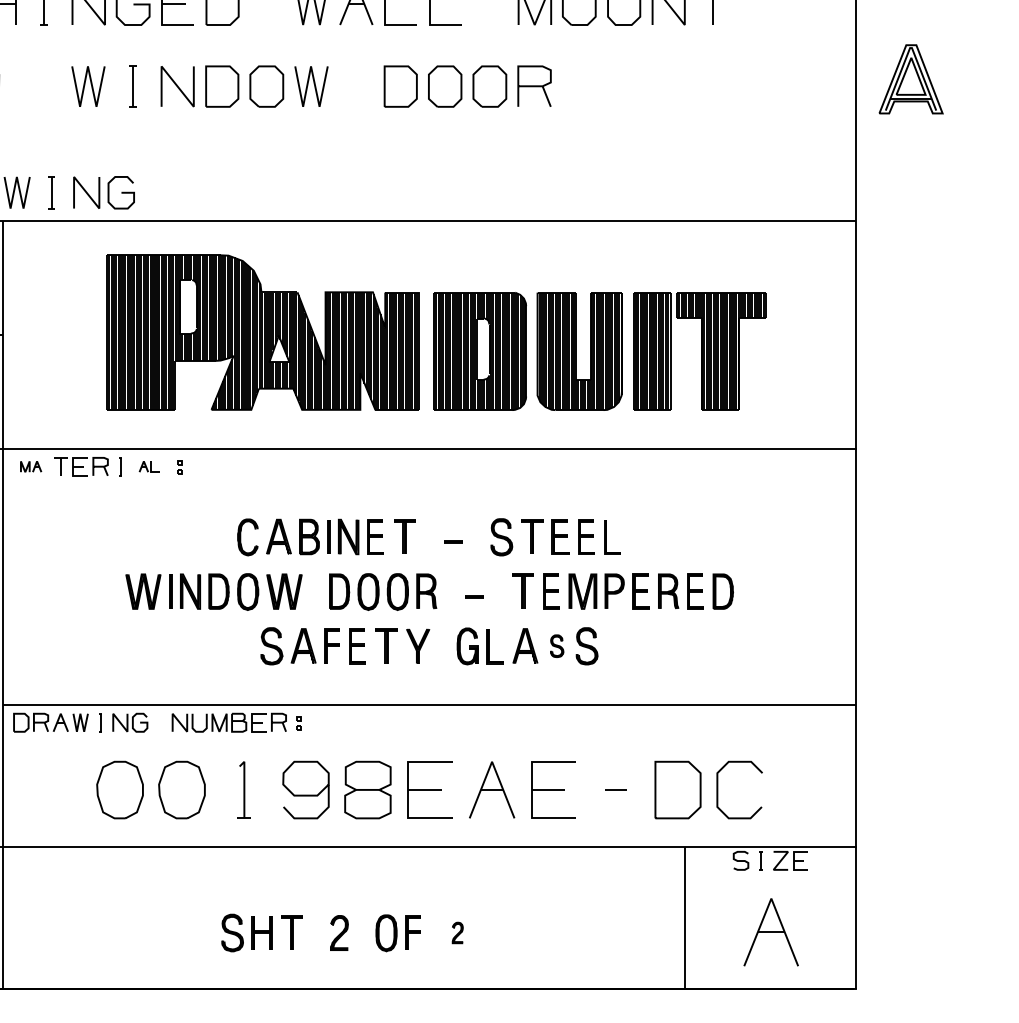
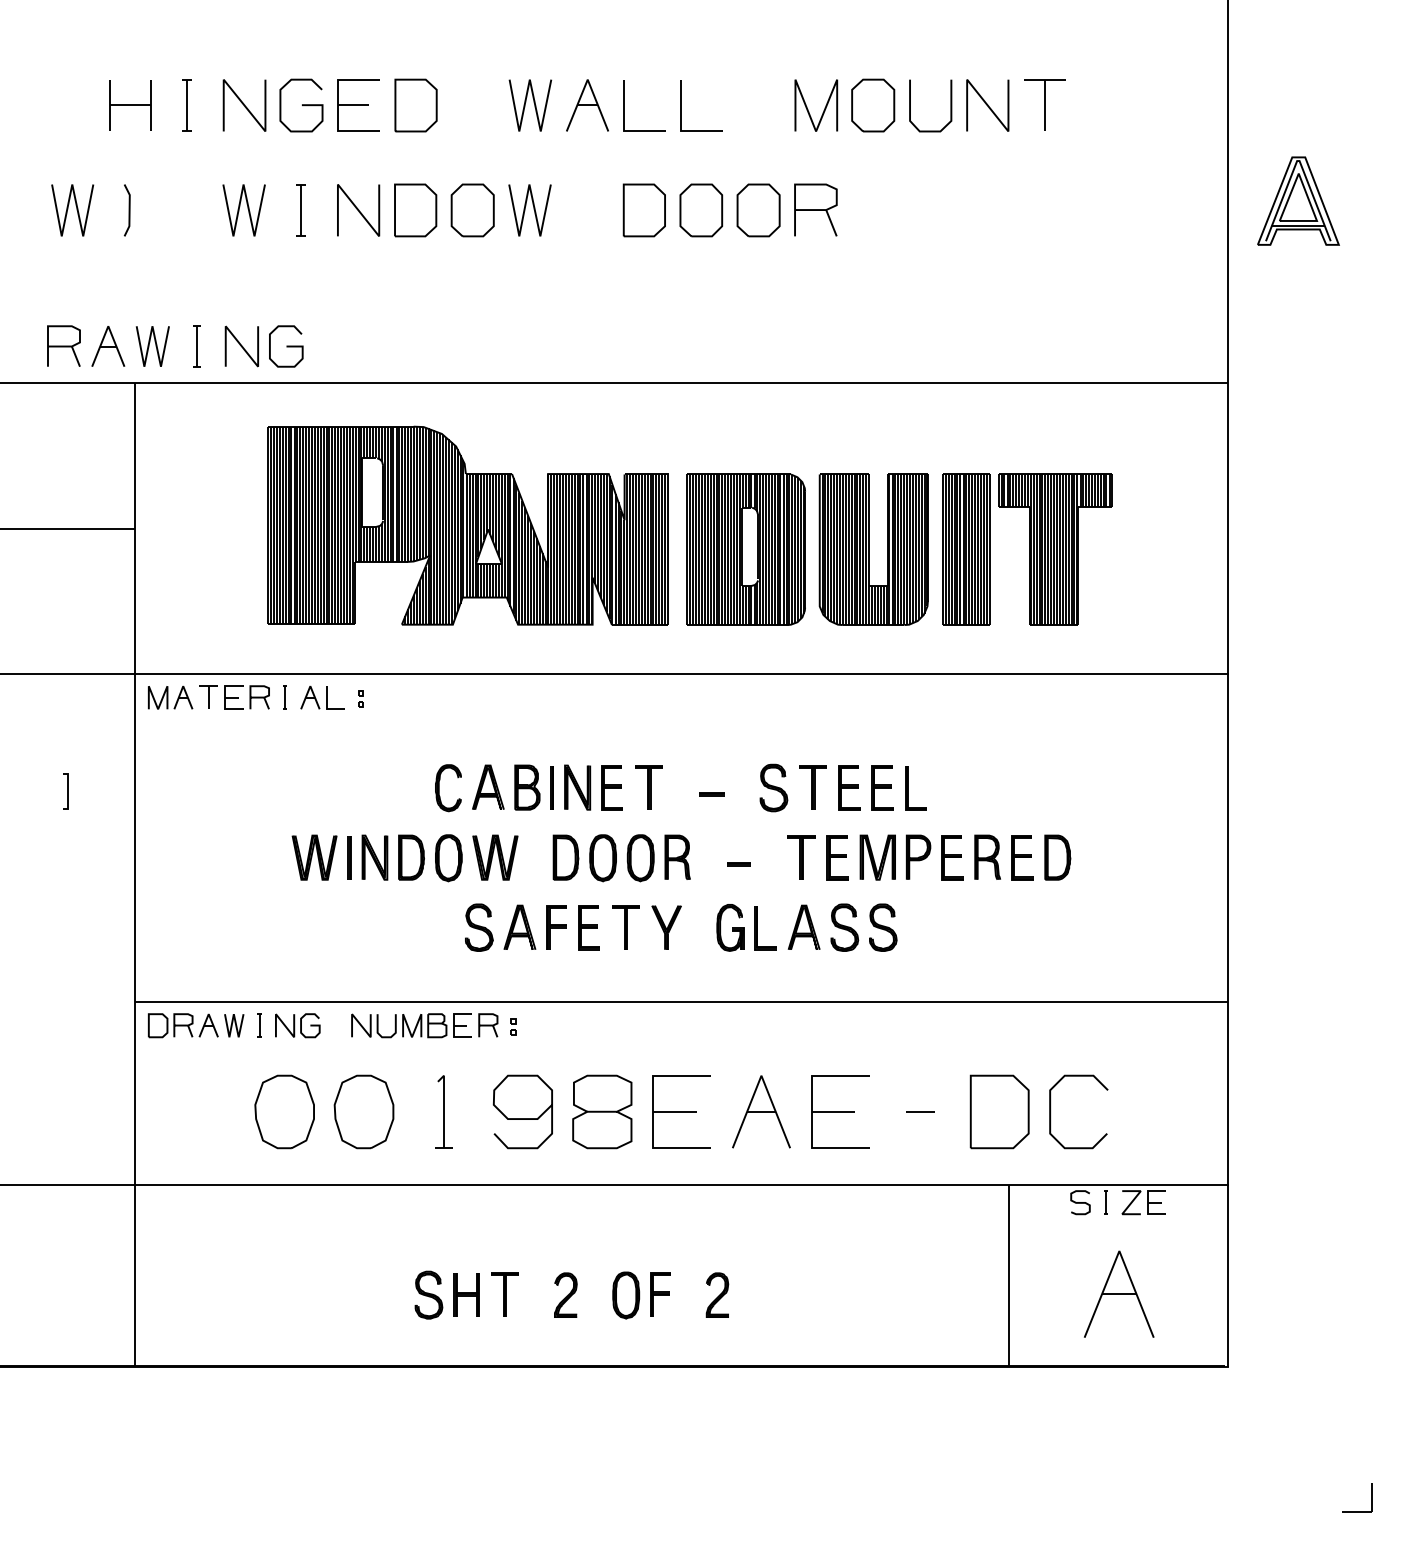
part: (30, 466) -> (170, 697), size x1.67
part: (149, 466) -> (322, 697), size x1.67
part: (556, 646) -> (844, 927), size x1.67
part: (457, 932) -> (717, 1294), size x1.67

